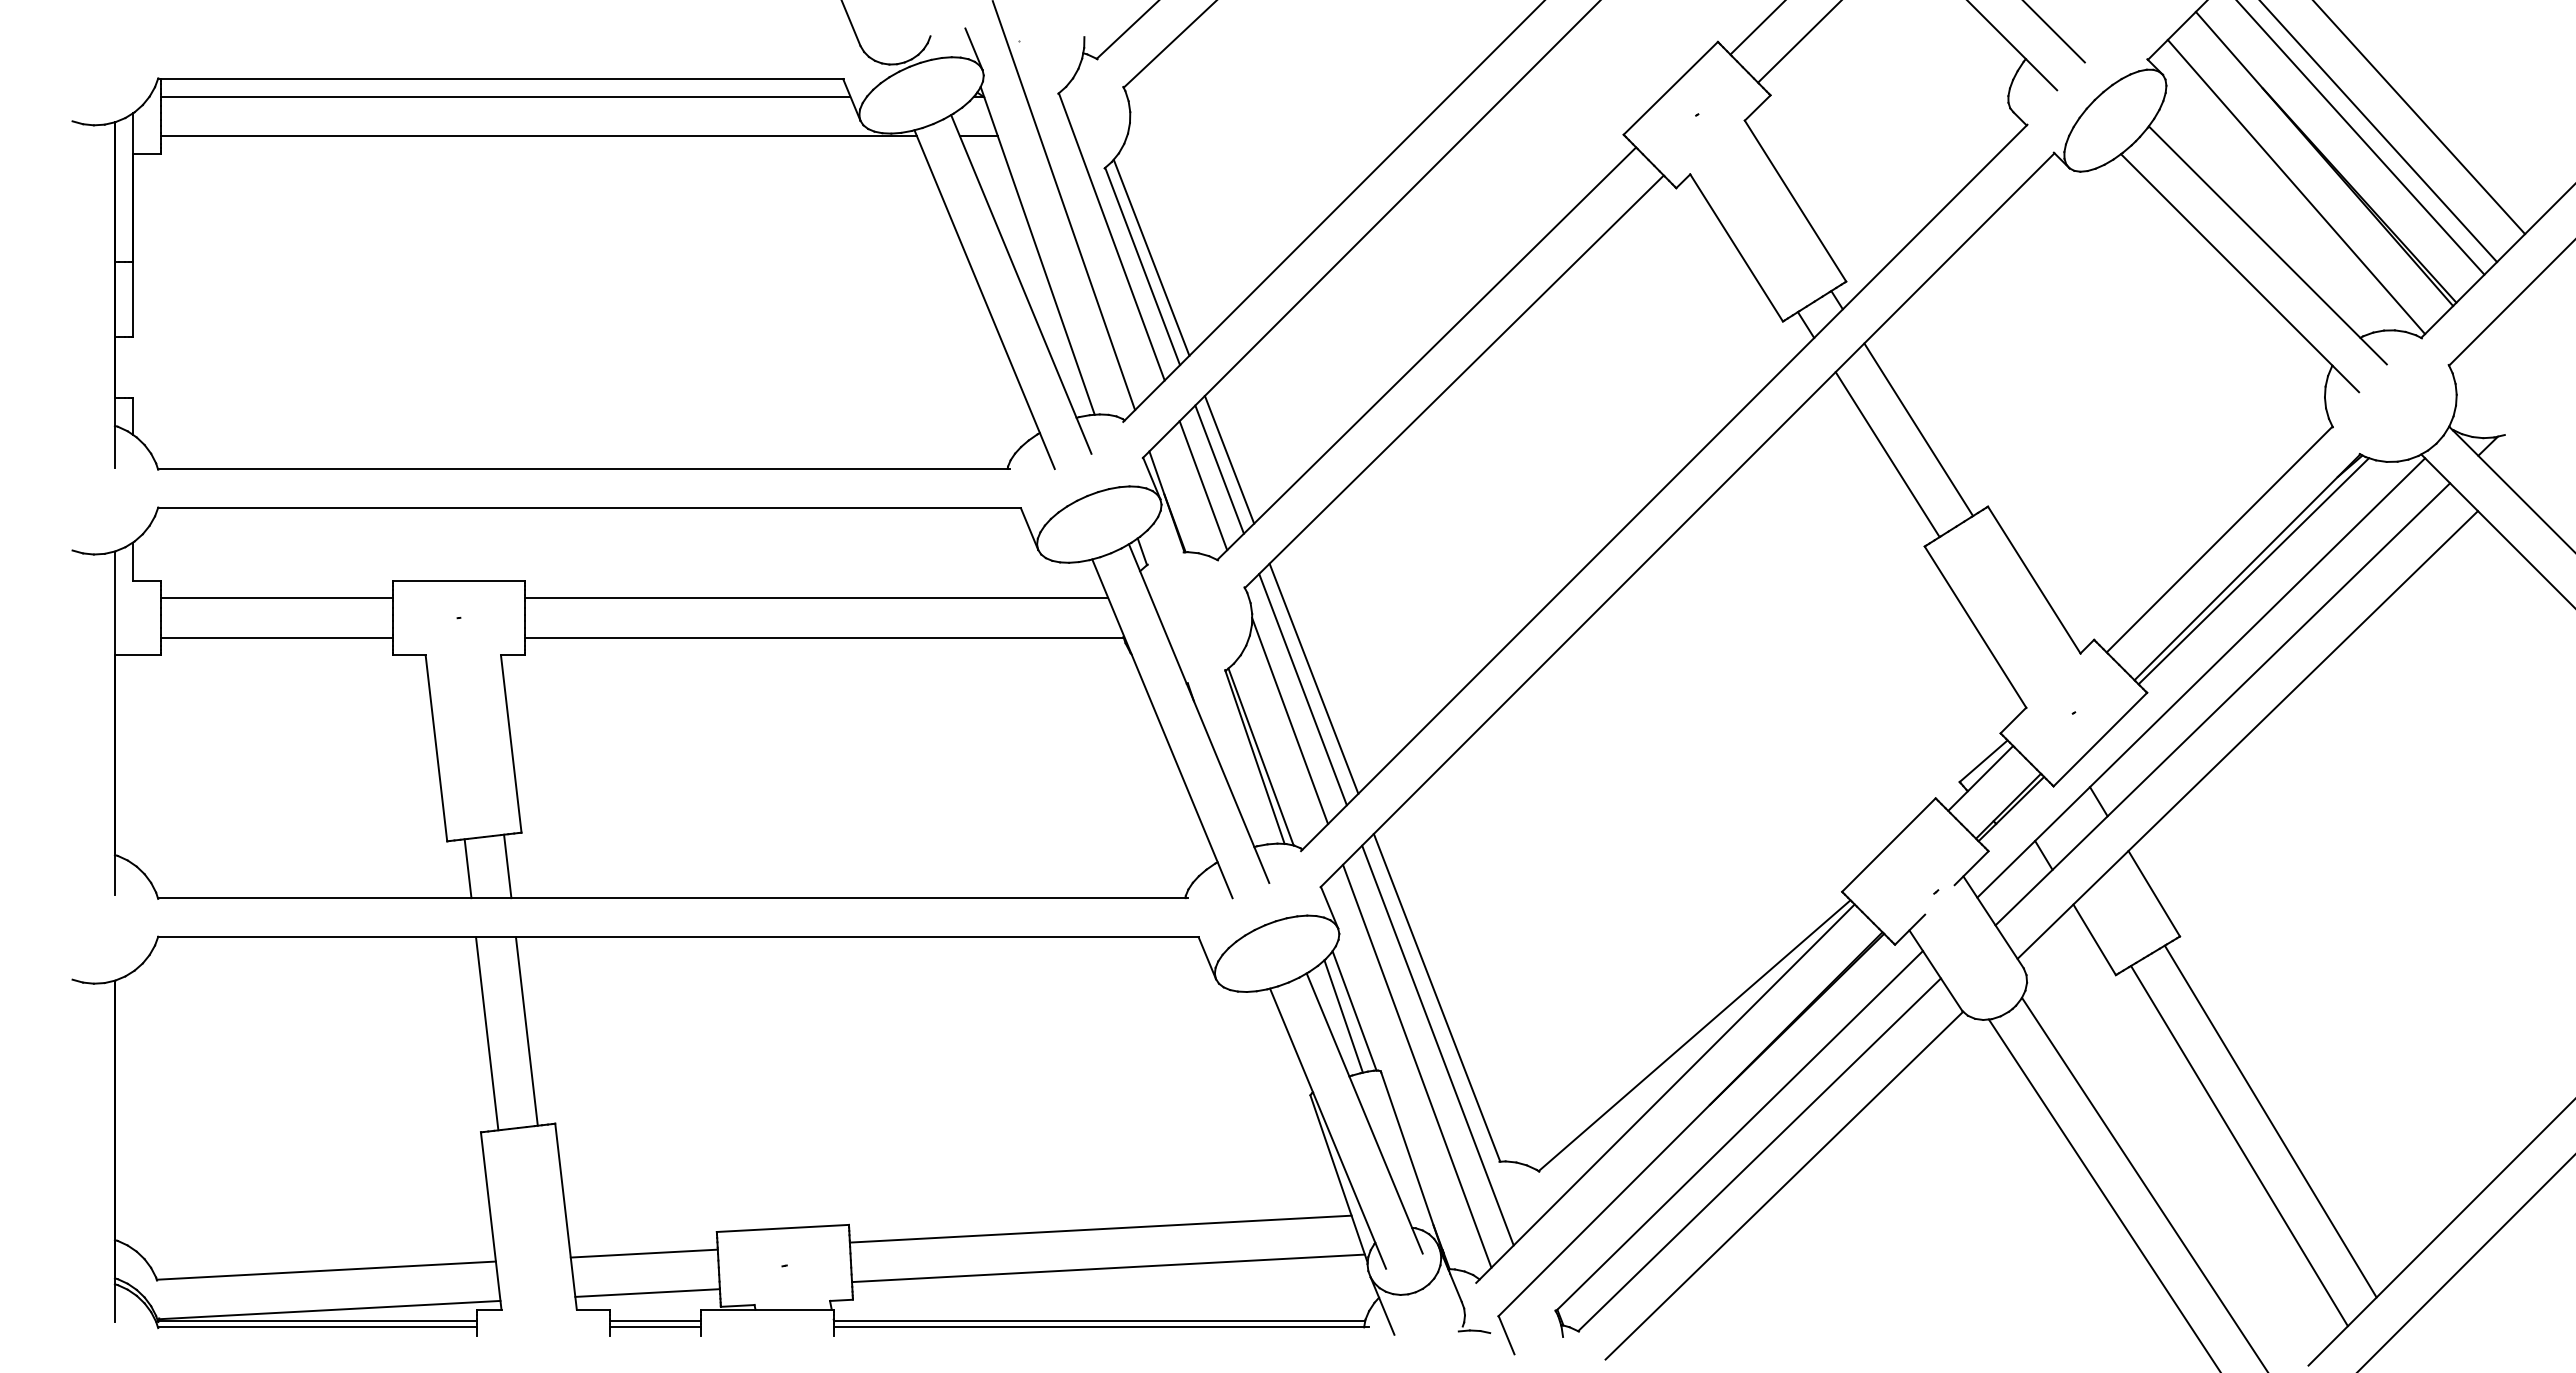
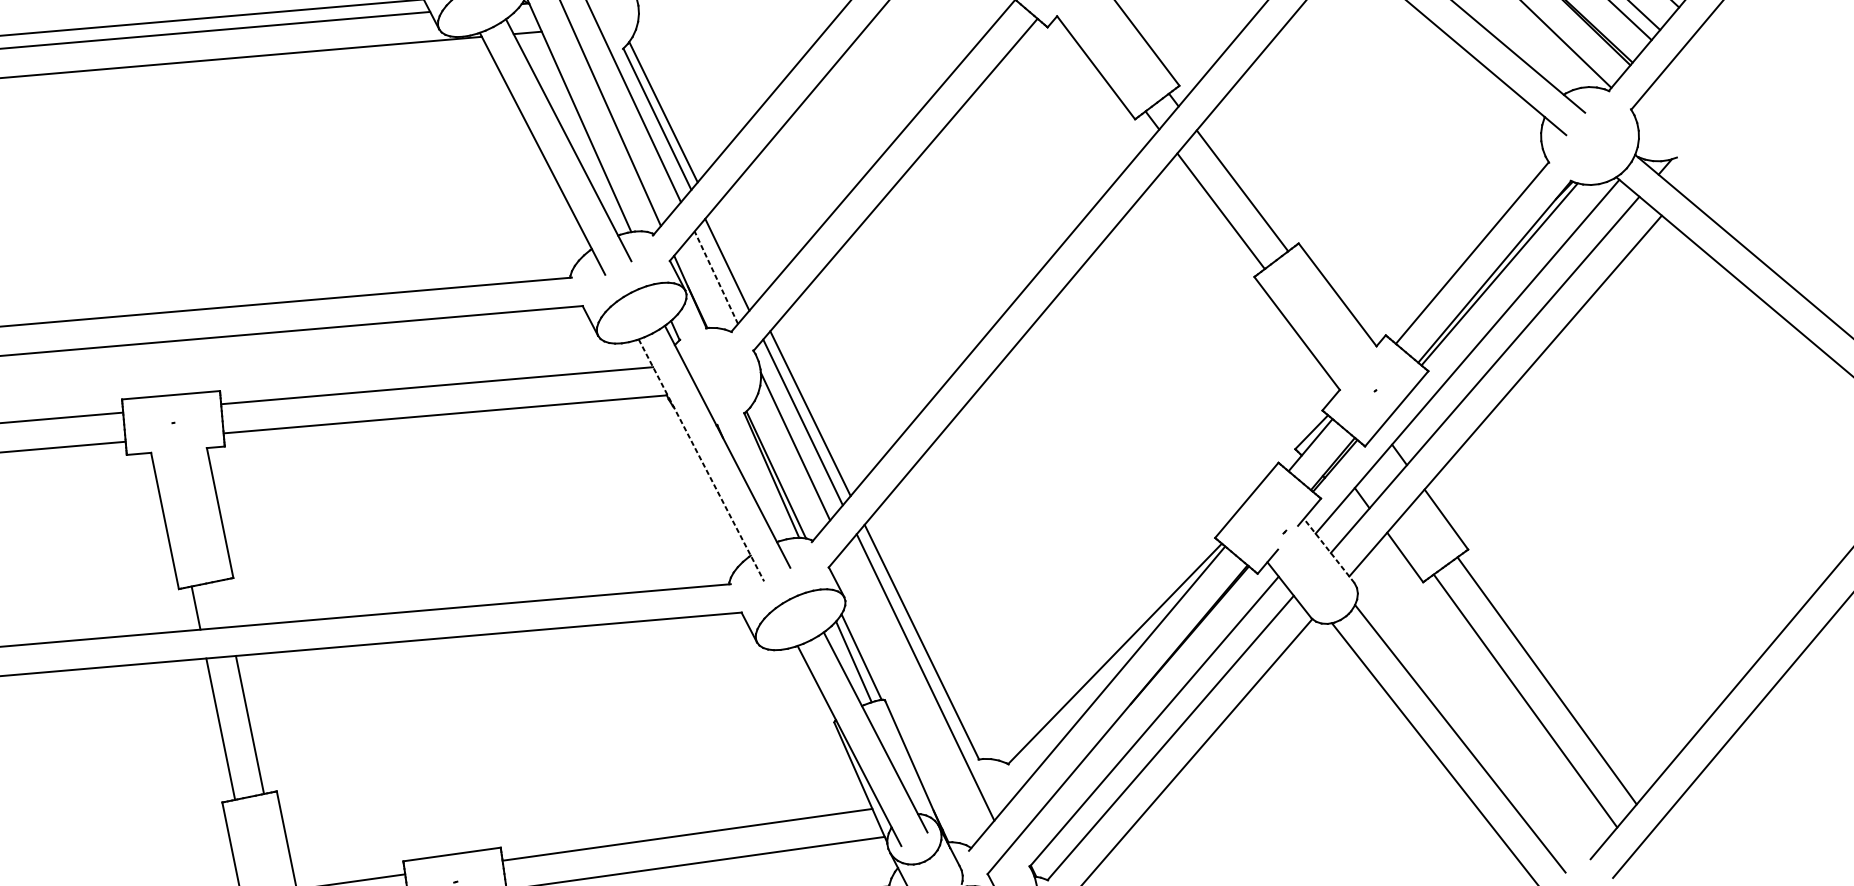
line: (1229, 459) -> (734, 256), removed
line: (1203, 485) -> (716, 277), solid -> dashed
line: (1162, 729) -> (701, 460), solid -> dashed
line: (507, 866) -> (225, 603), removed
line: (1993, 922) -> (1329, 551), solid -> dashed
line: (1417, 1065) -> (911, 693), removed

